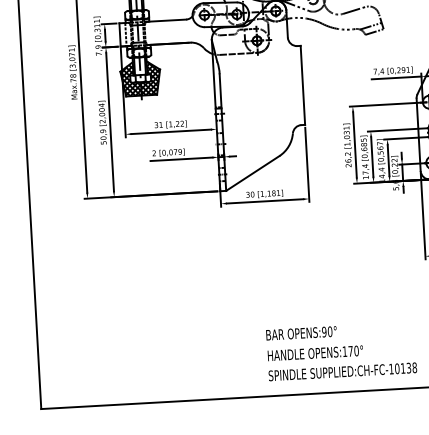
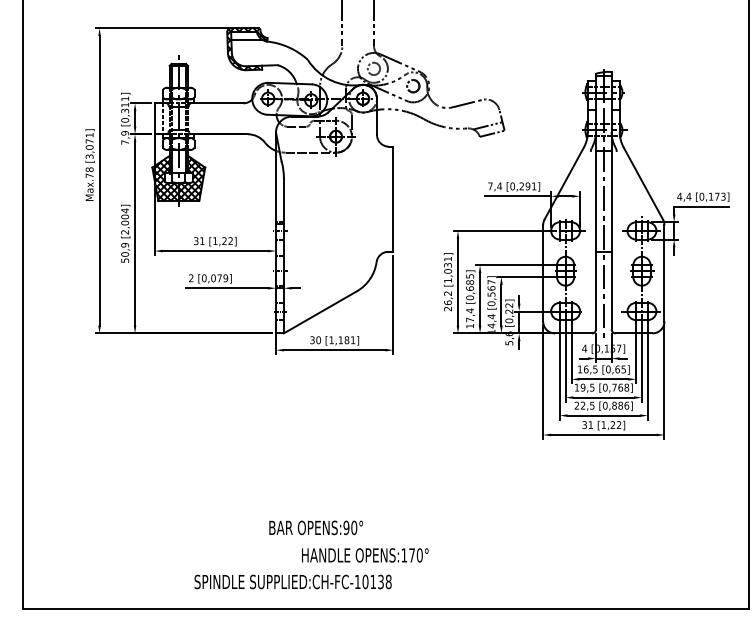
text: (300, 333) -> (315, 527), moved
text: (315, 353) -> (365, 555), moved
text: (342, 371) -> (292, 581), moved

